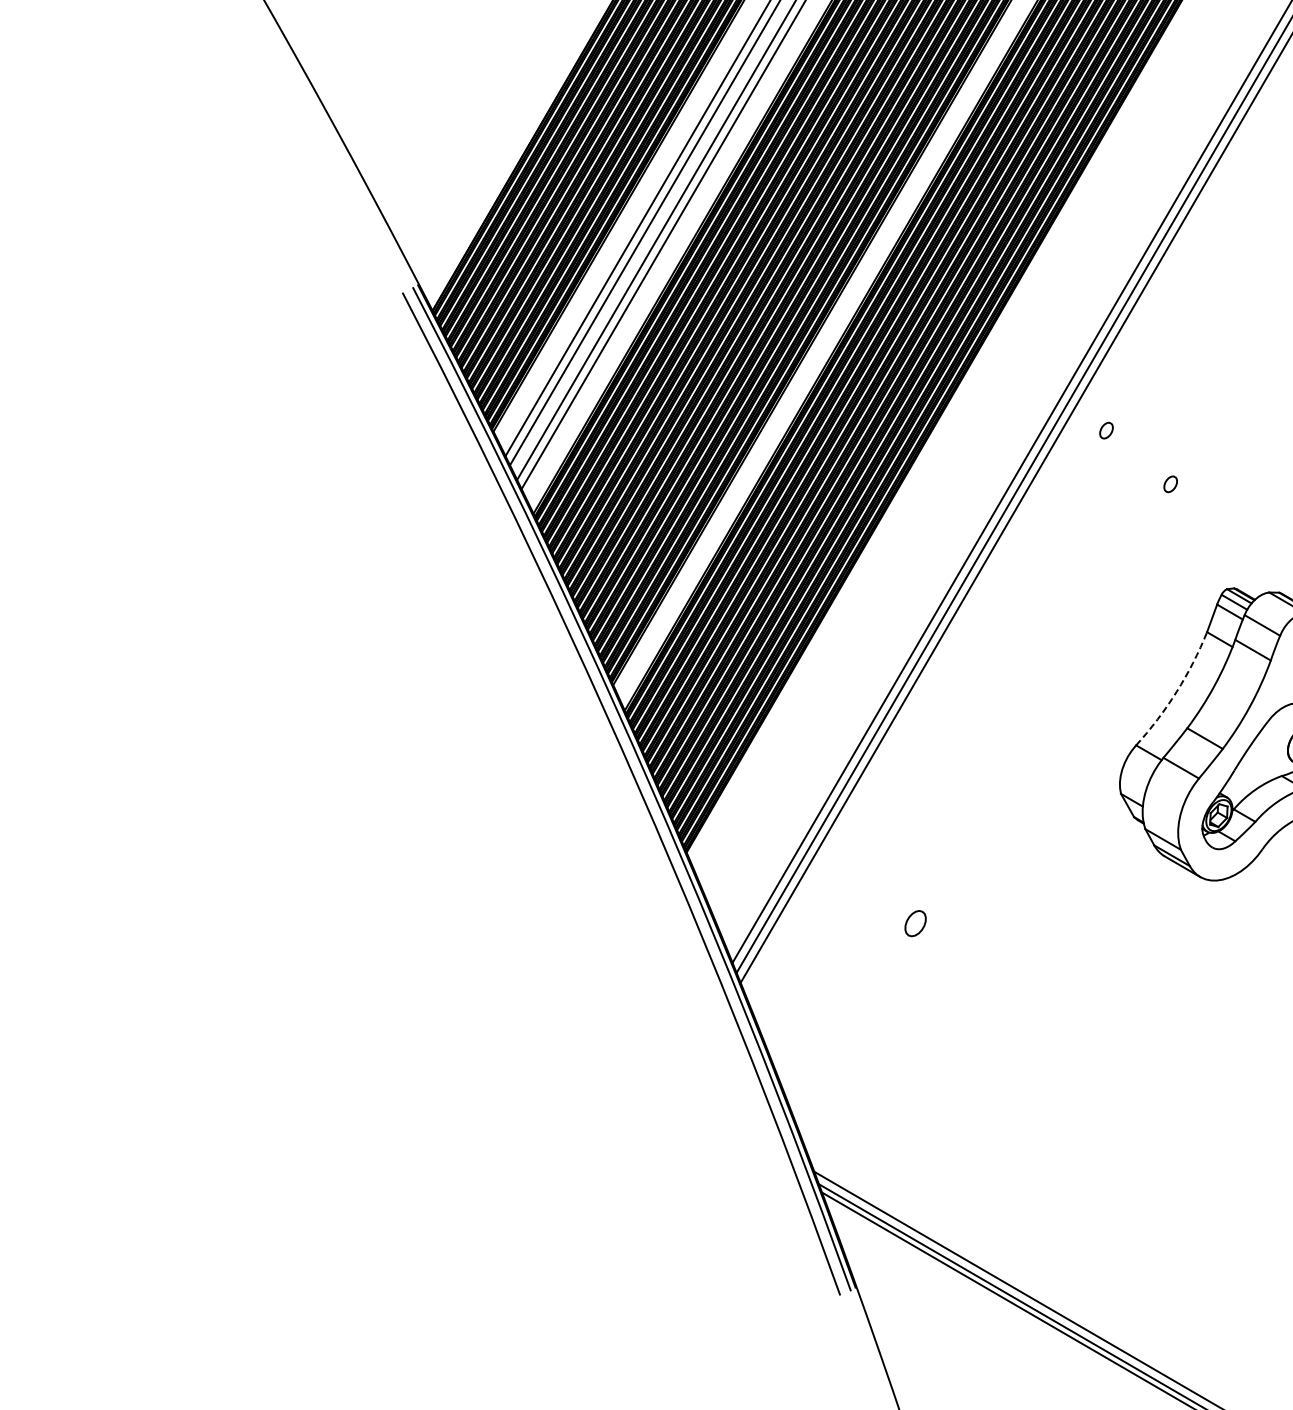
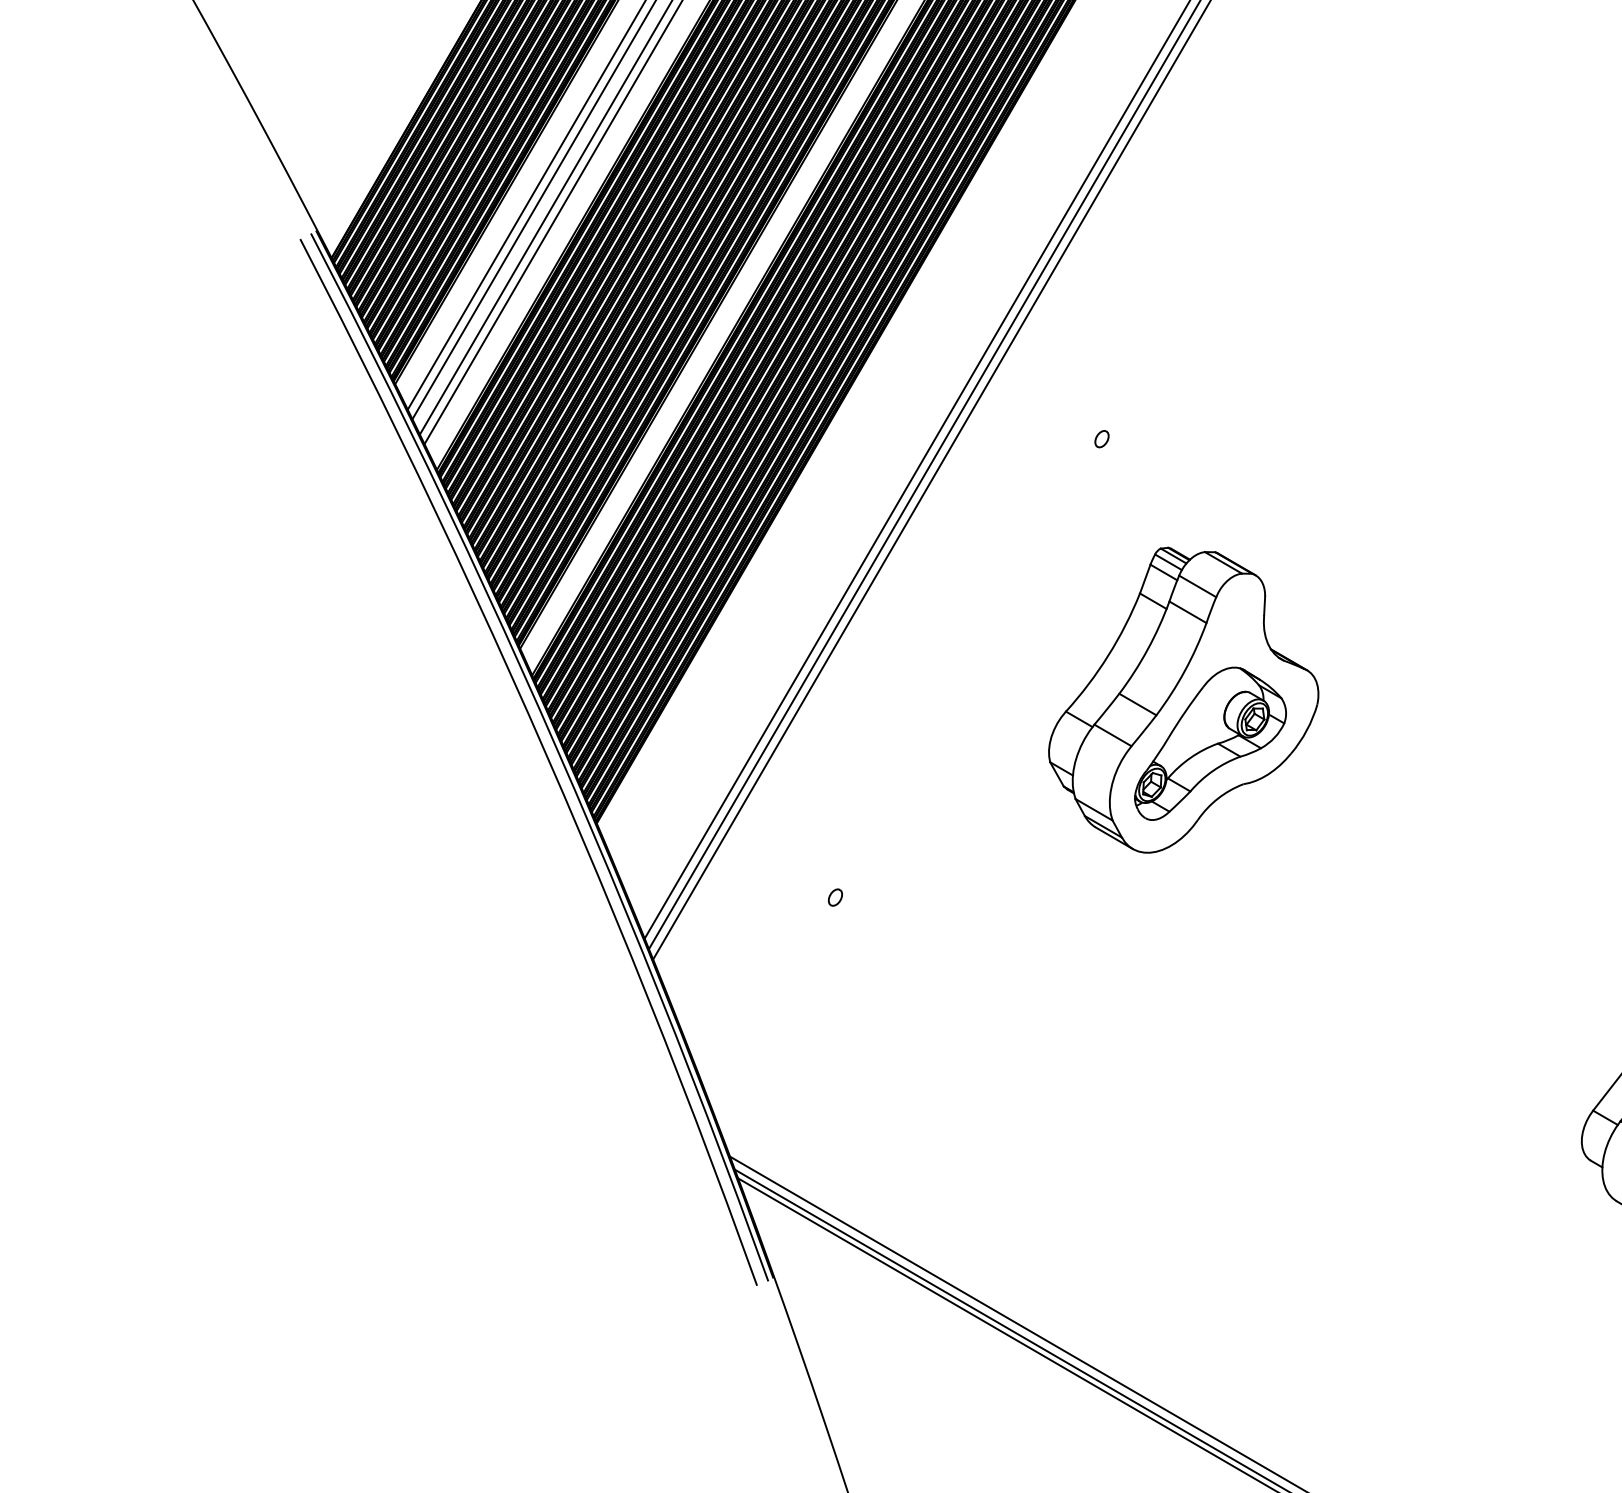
part: (1106, 431) -> (1034, 383), removed
arc: (1176, 691) -> (1108, 655), dashed -> solid
part: (914, 923) -> (834, 897), size x0.62

